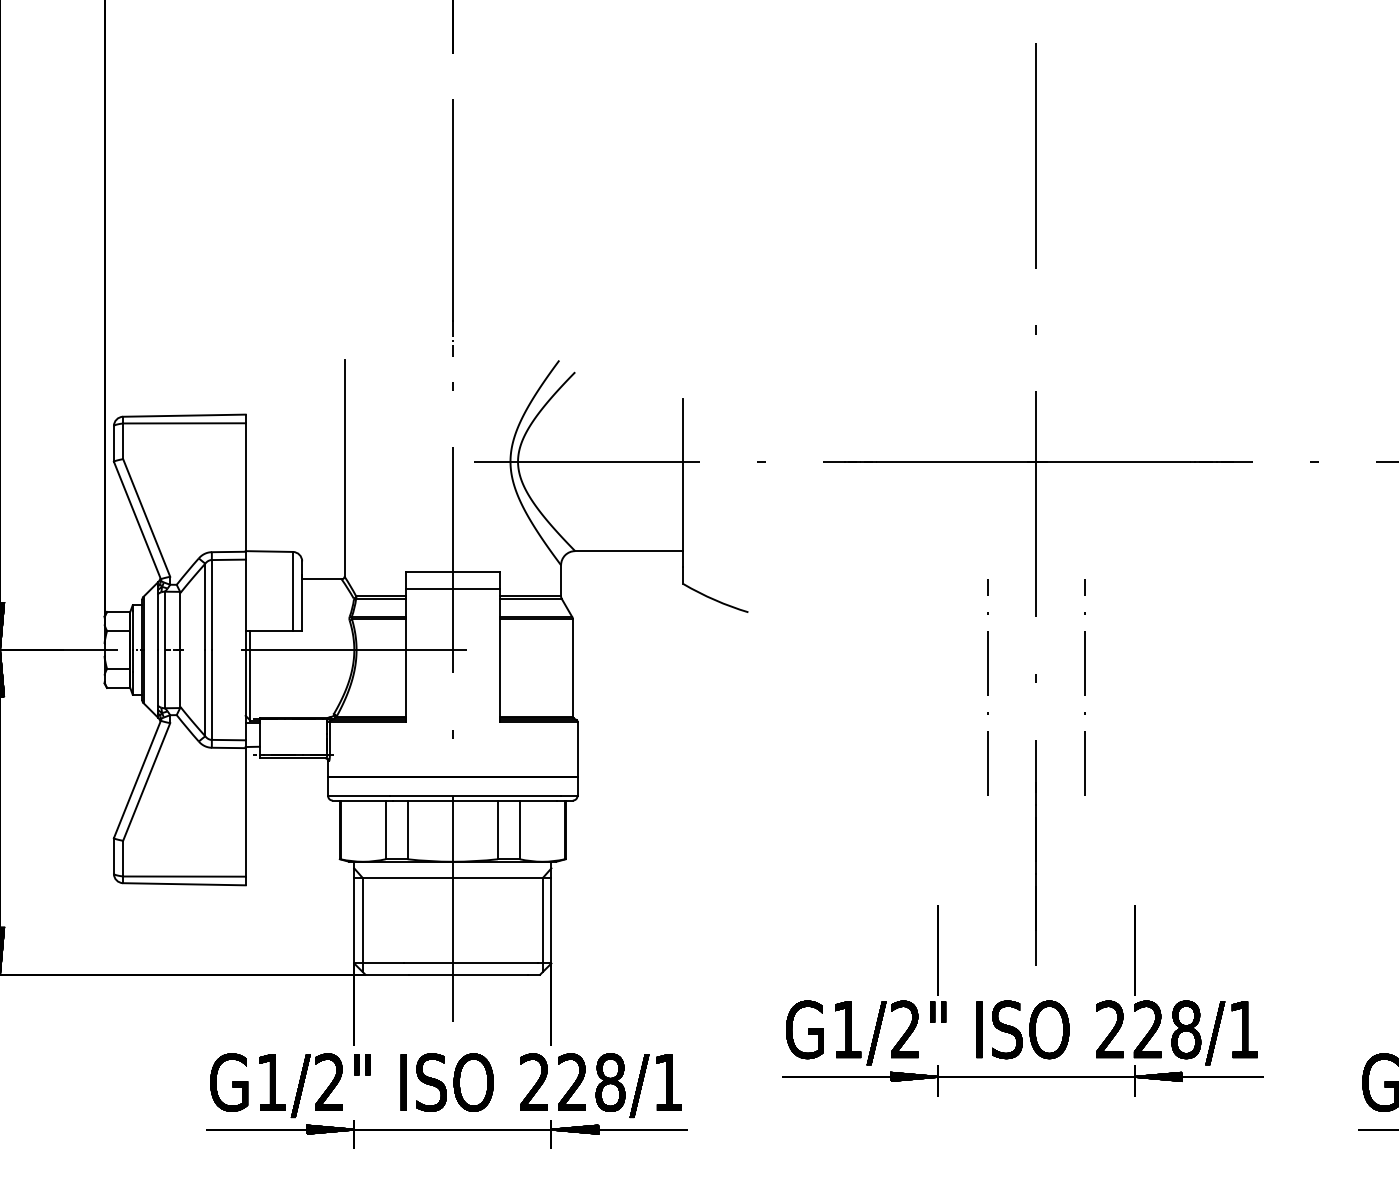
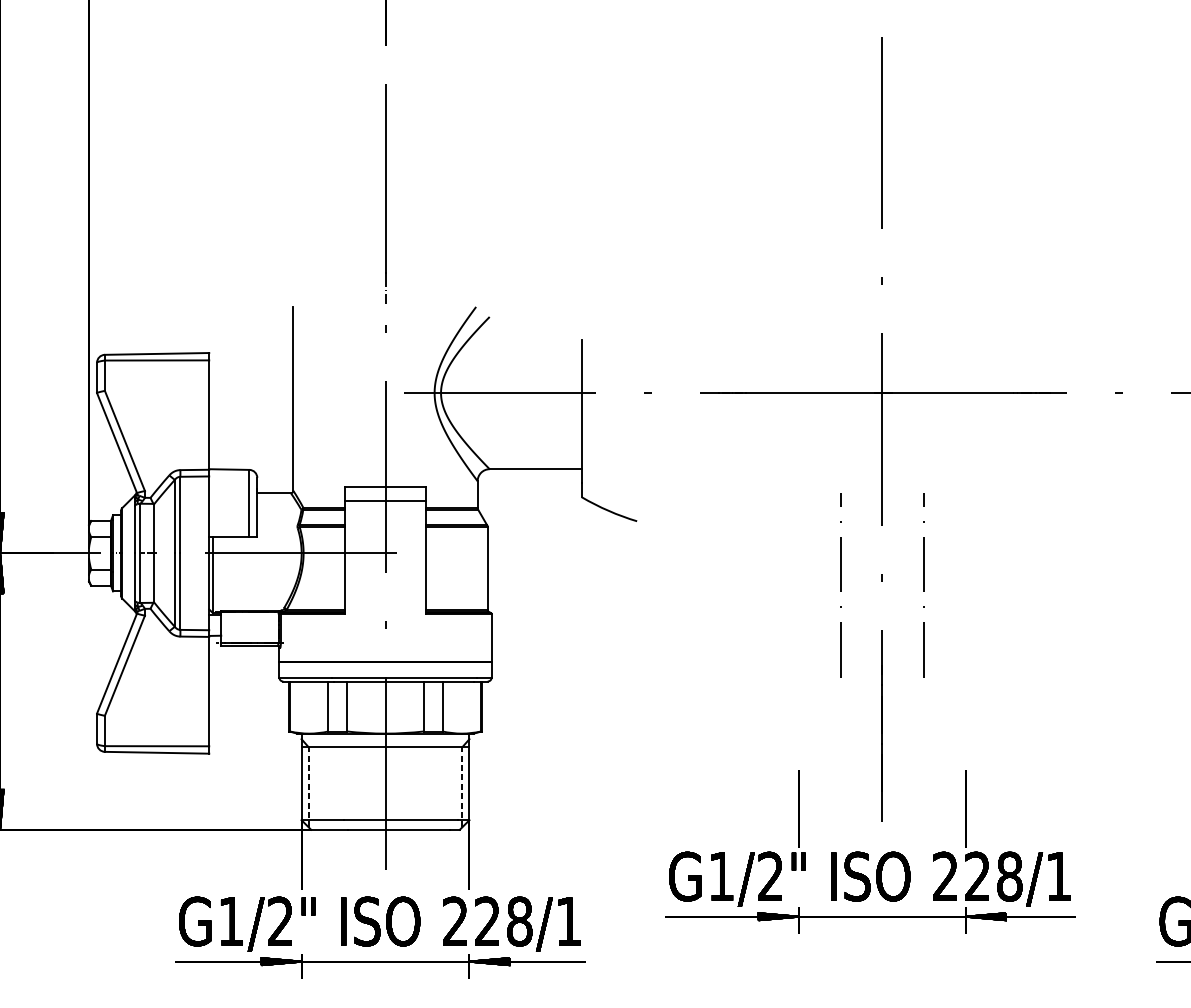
line: (362, 924) -> (308, 787), solid -> dashed
line: (543, 924) -> (462, 787), solid -> dashed

